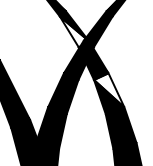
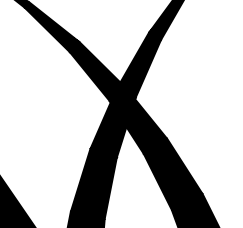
fill: (74, 31) -> (98, 74), added
fill: (109, 90) -> (172, 168), added

